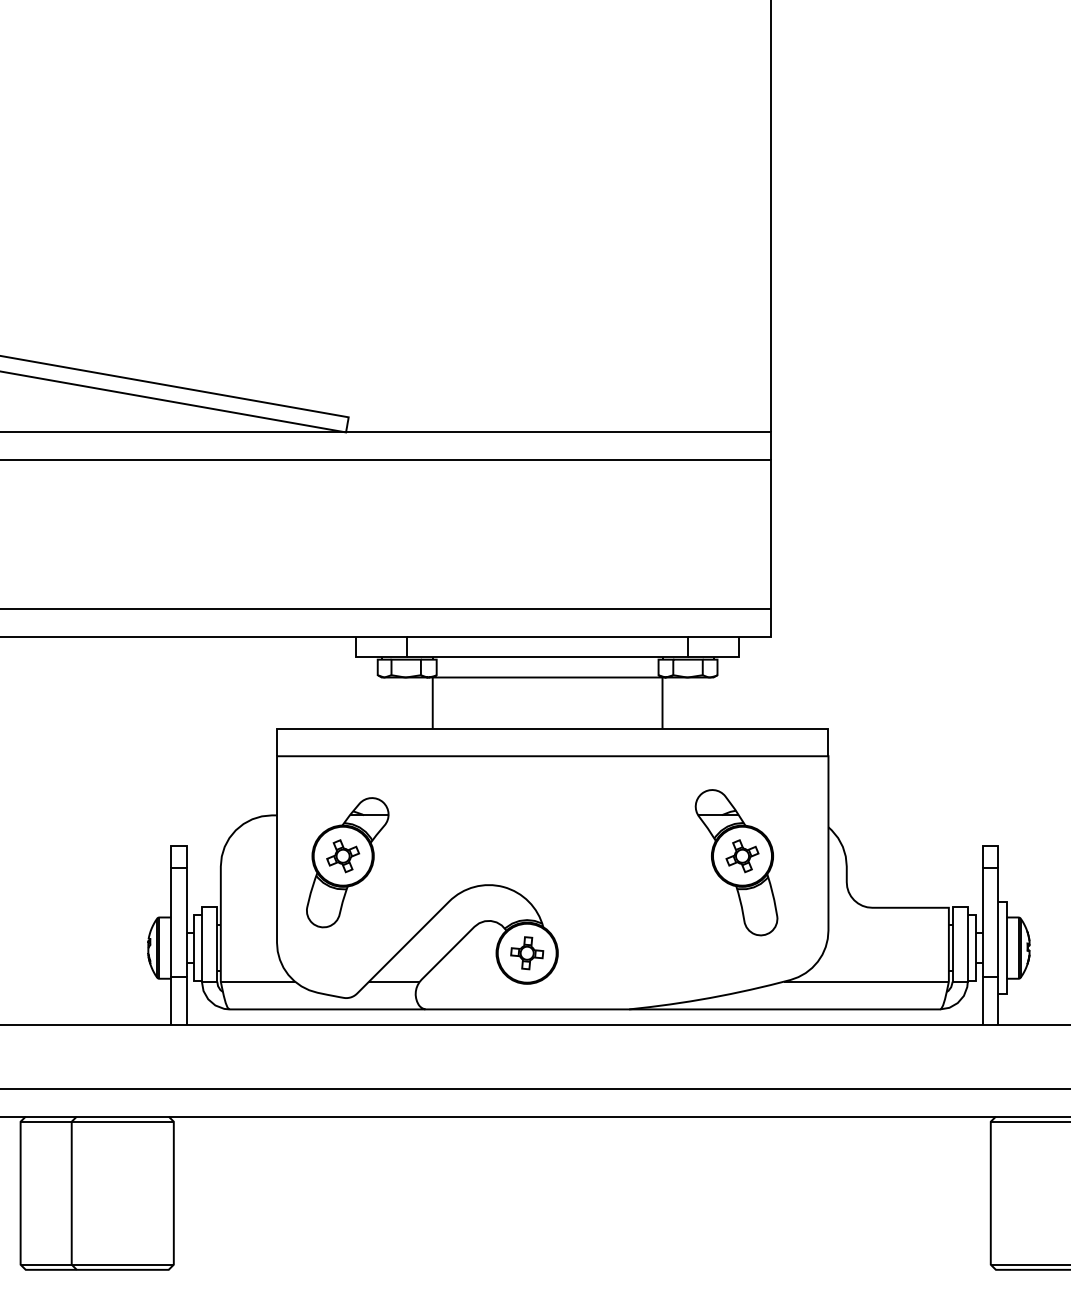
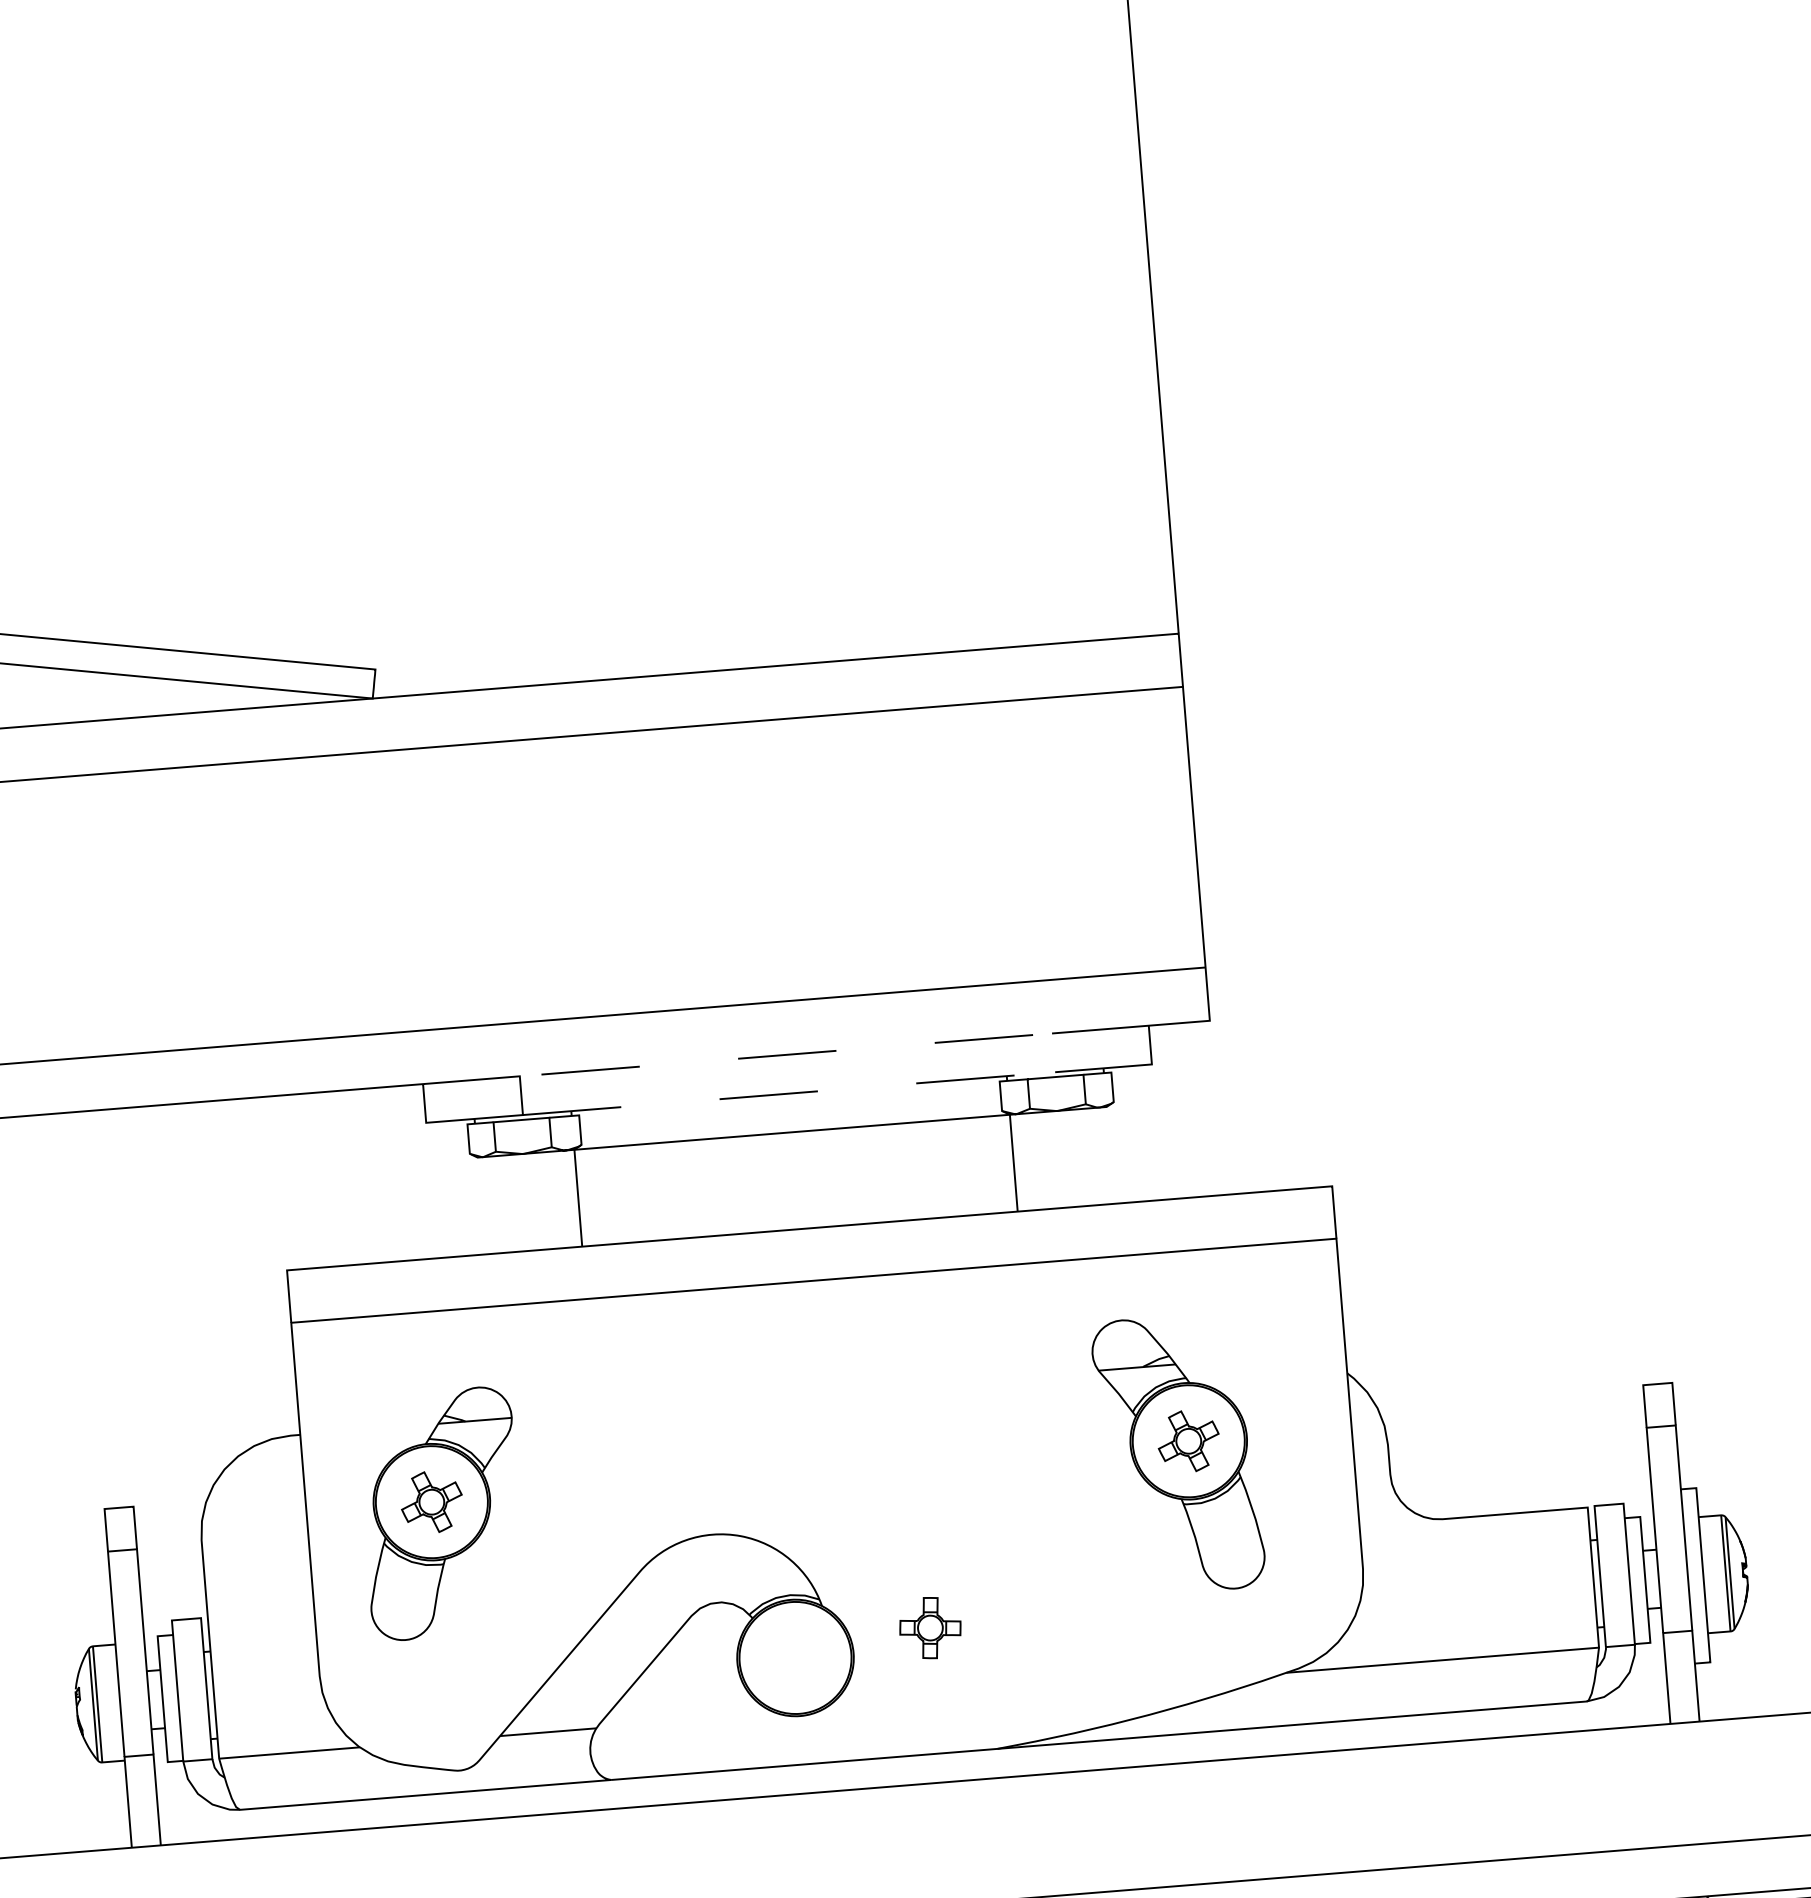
line: (688, 646) -> (1054, 1052), solid -> dashed
part: (527, 953) -> (931, 1628), moved

